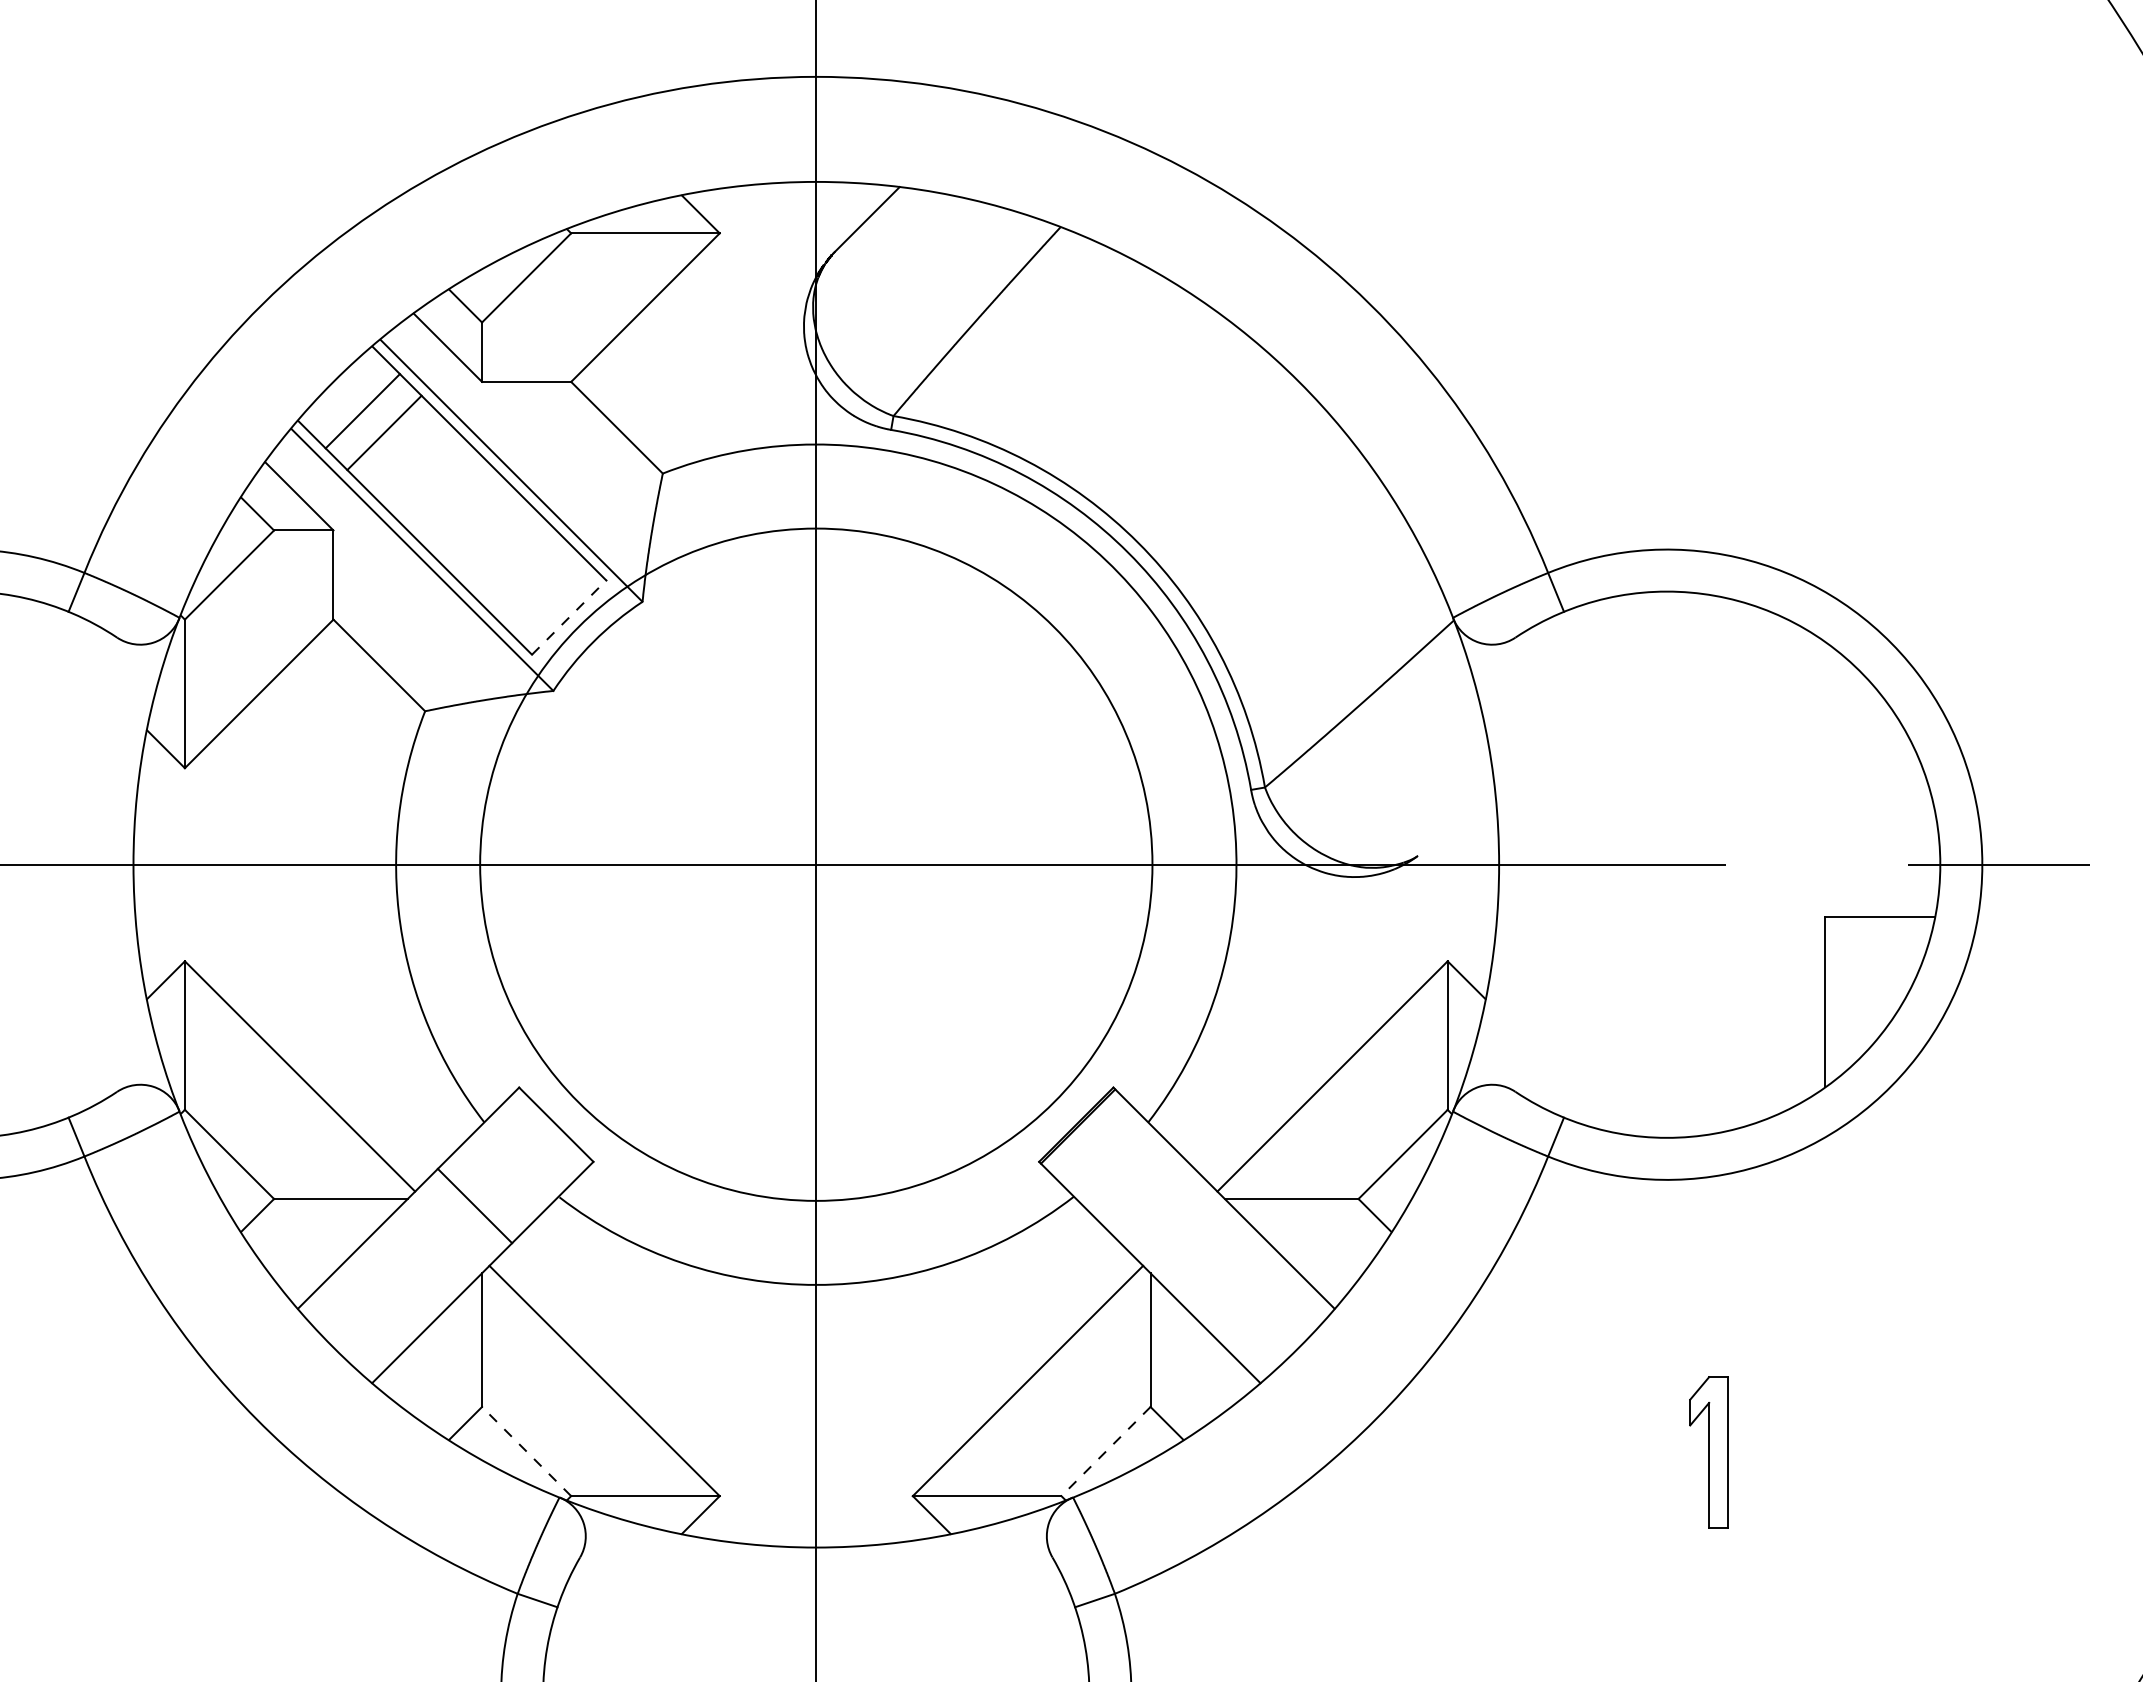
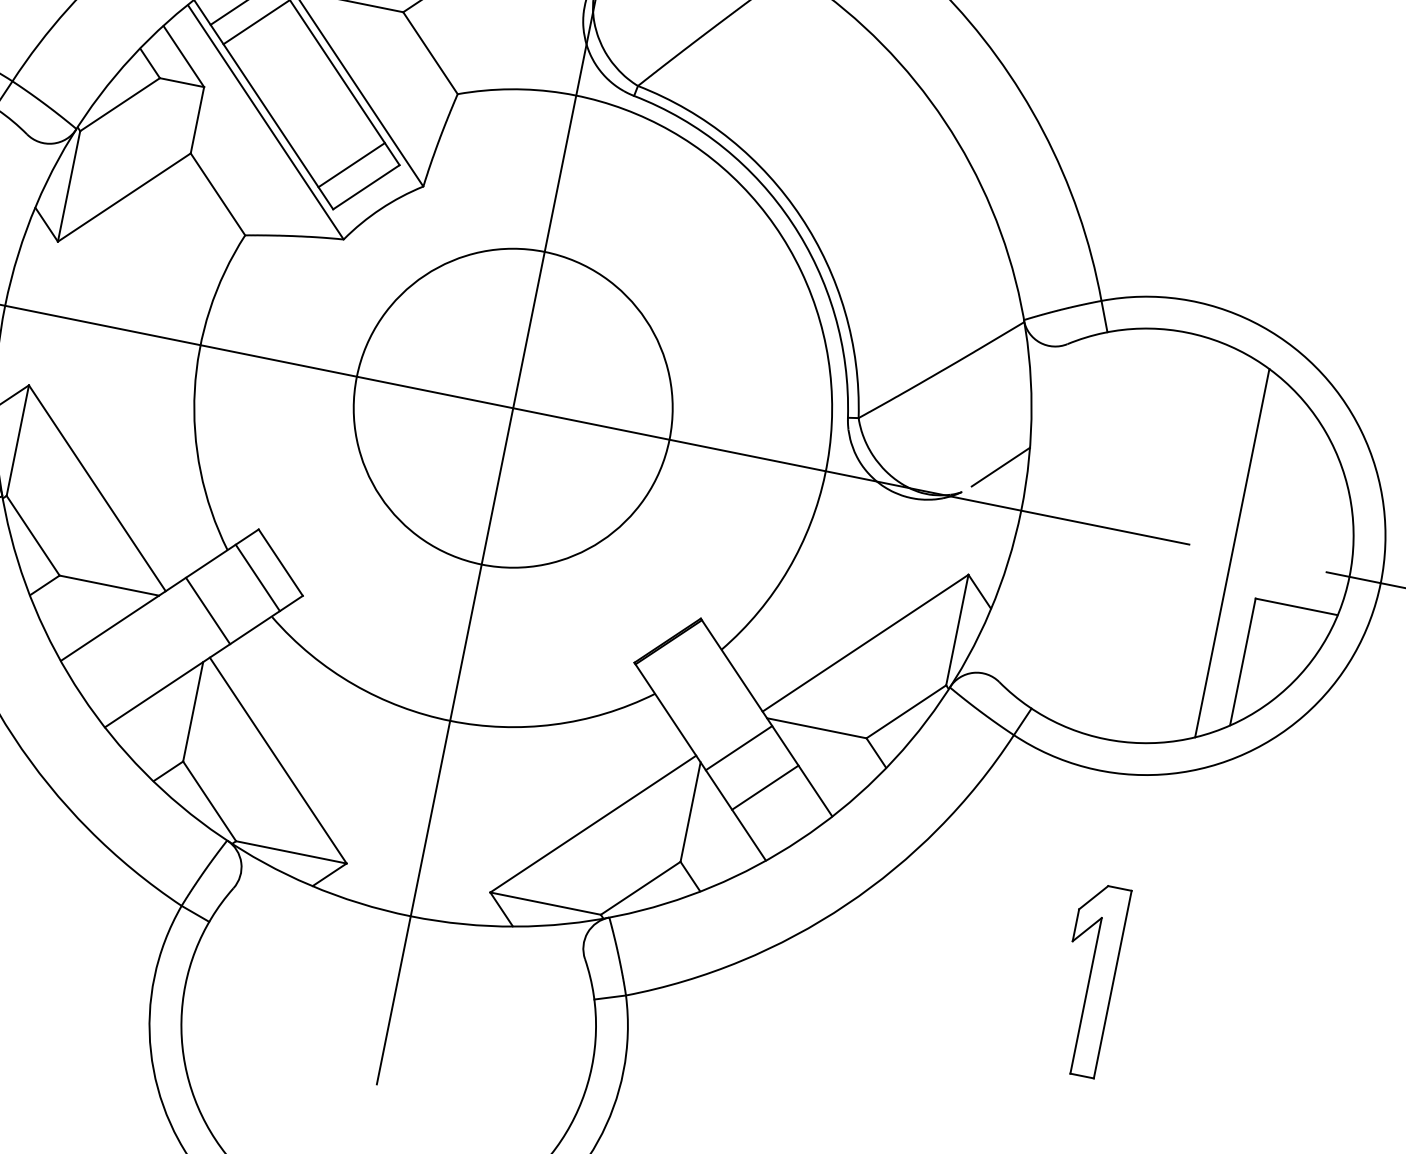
line: (544, 592) -> (351, 164), added
line: (569, 617) -> (366, 187), dashed -> solid
line: (1461, 813) -> (1000, 466), added
circle: (816, 864) -> (513, 408), size x0.62
line: (1782, 864) -> (1232, 553), added
line: (530, 1150) -> (257, 577), added
line: (1196, 1244) -> (739, 747), added
line: (1240, 1289) -> (765, 787), added
line: (526, 1451) -> (209, 801), dashed -> solid
line: (1105, 1451) -> (640, 888), dashed -> solid
part: (1708, 1452) -> (1088, 979), size x1.67

